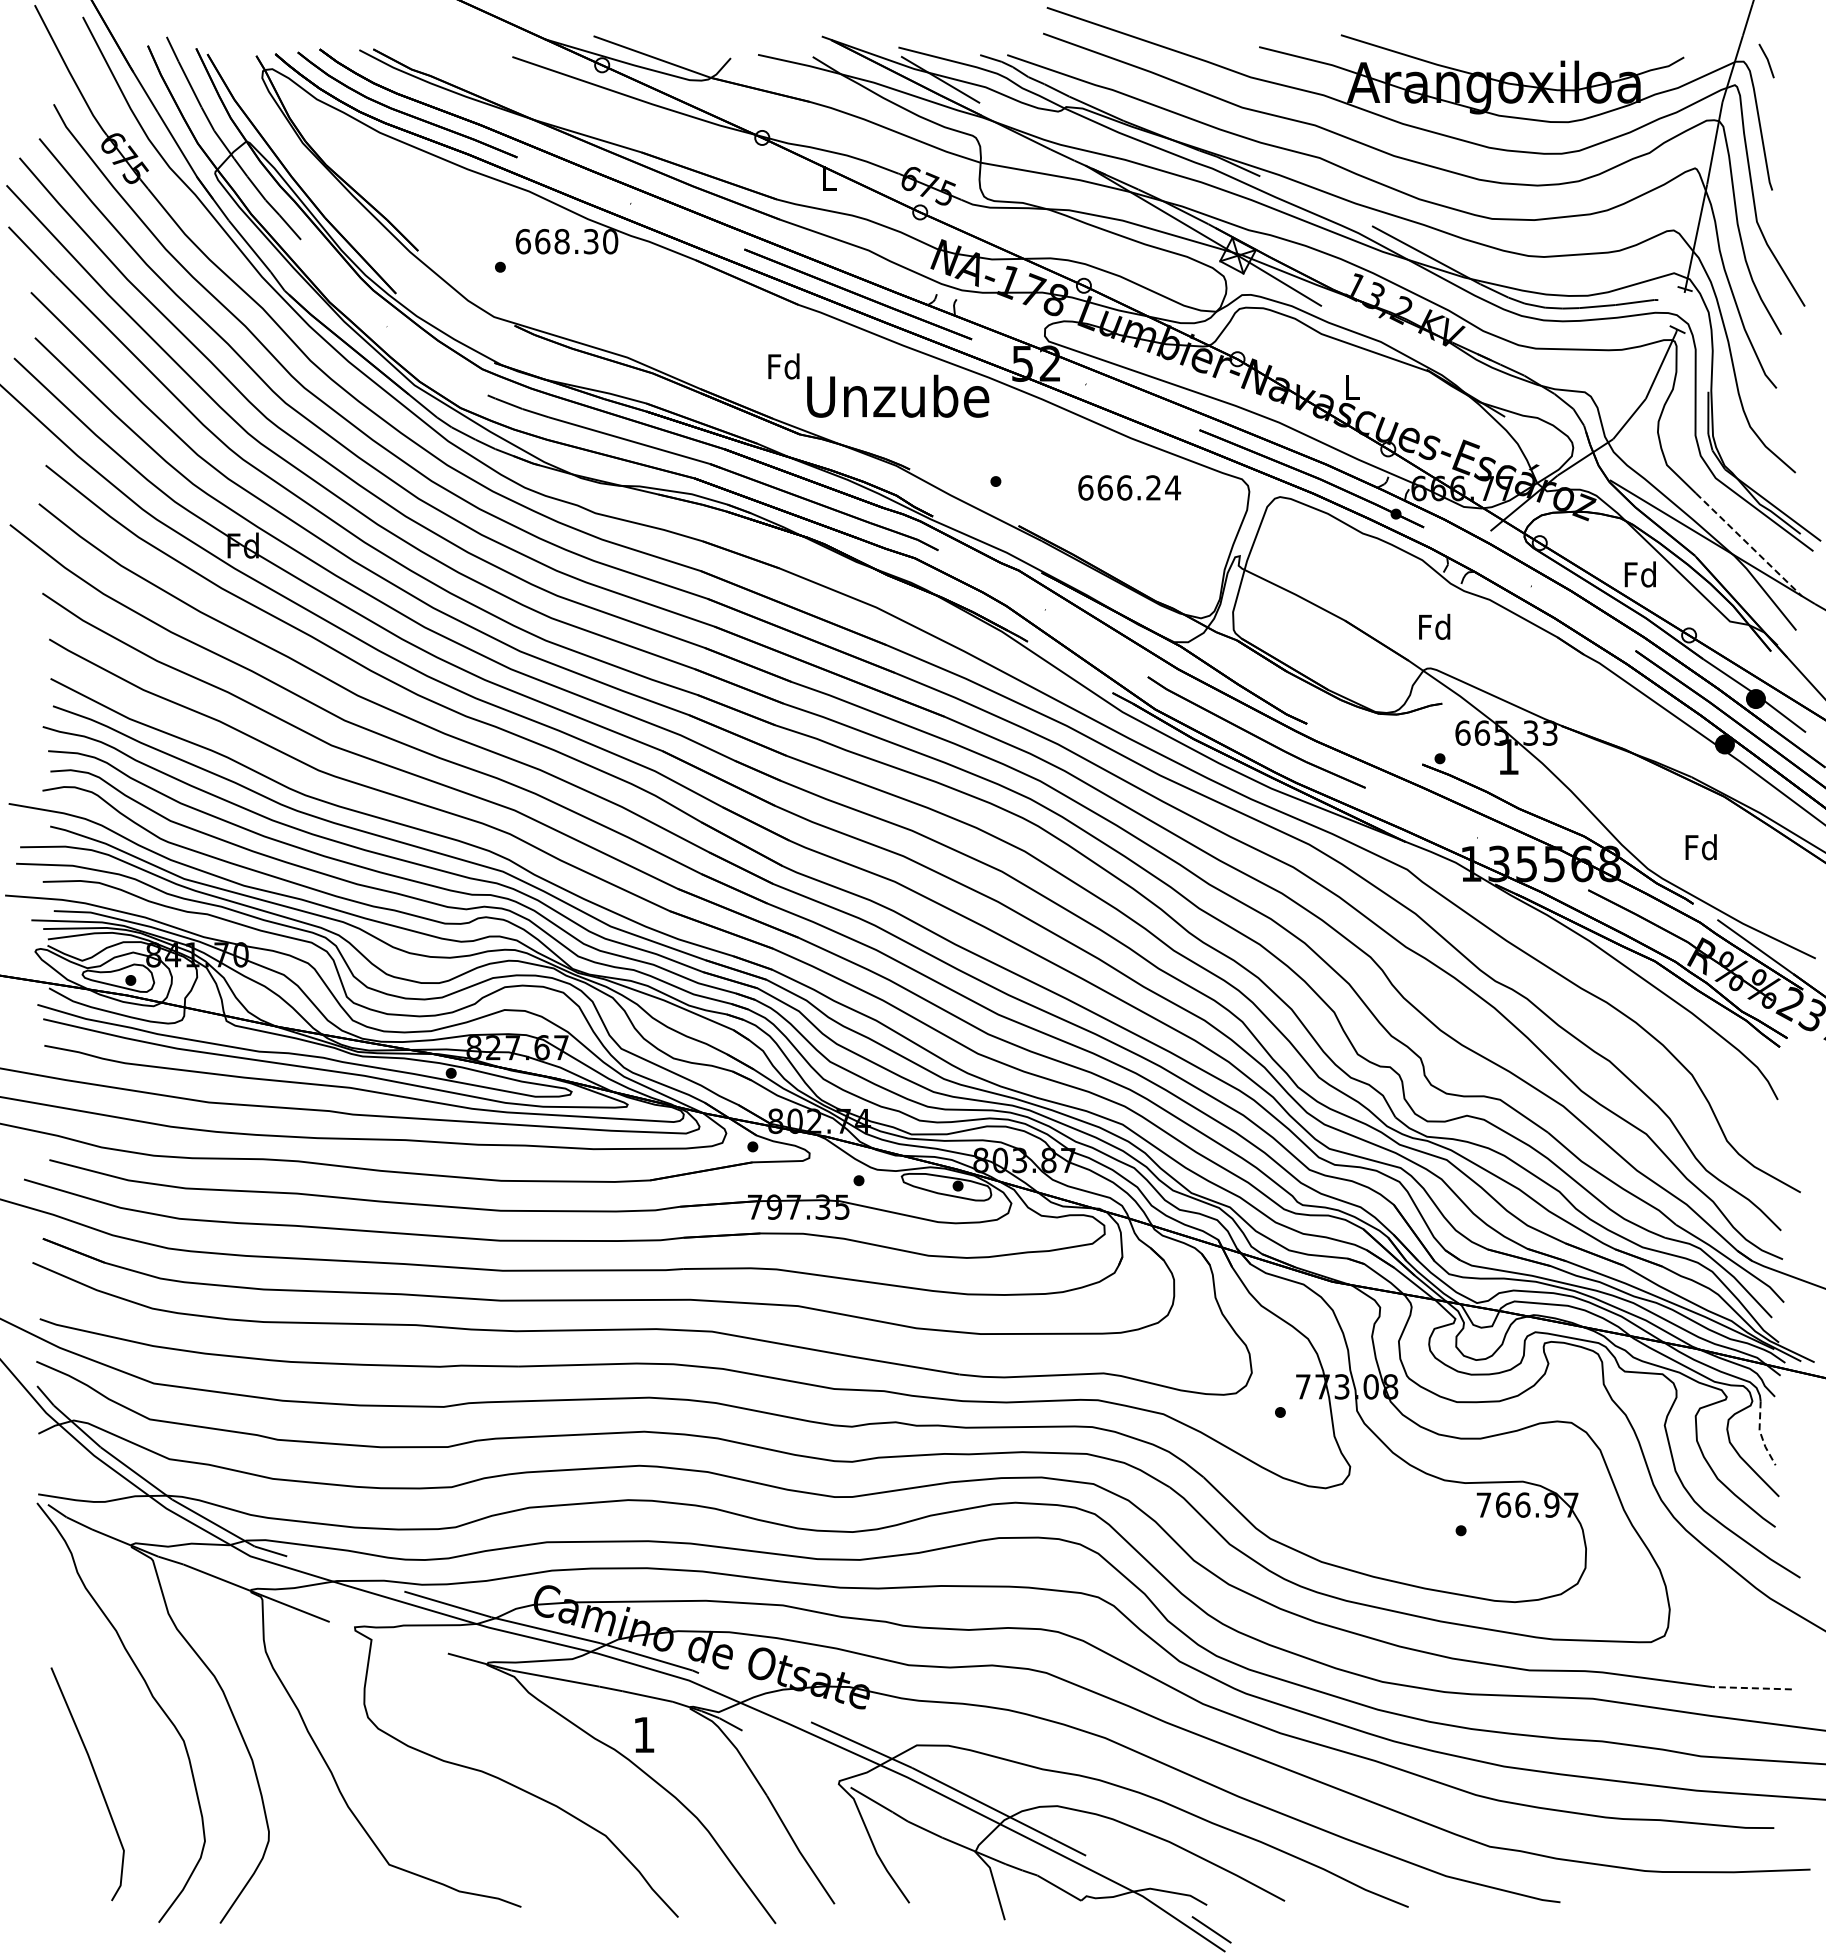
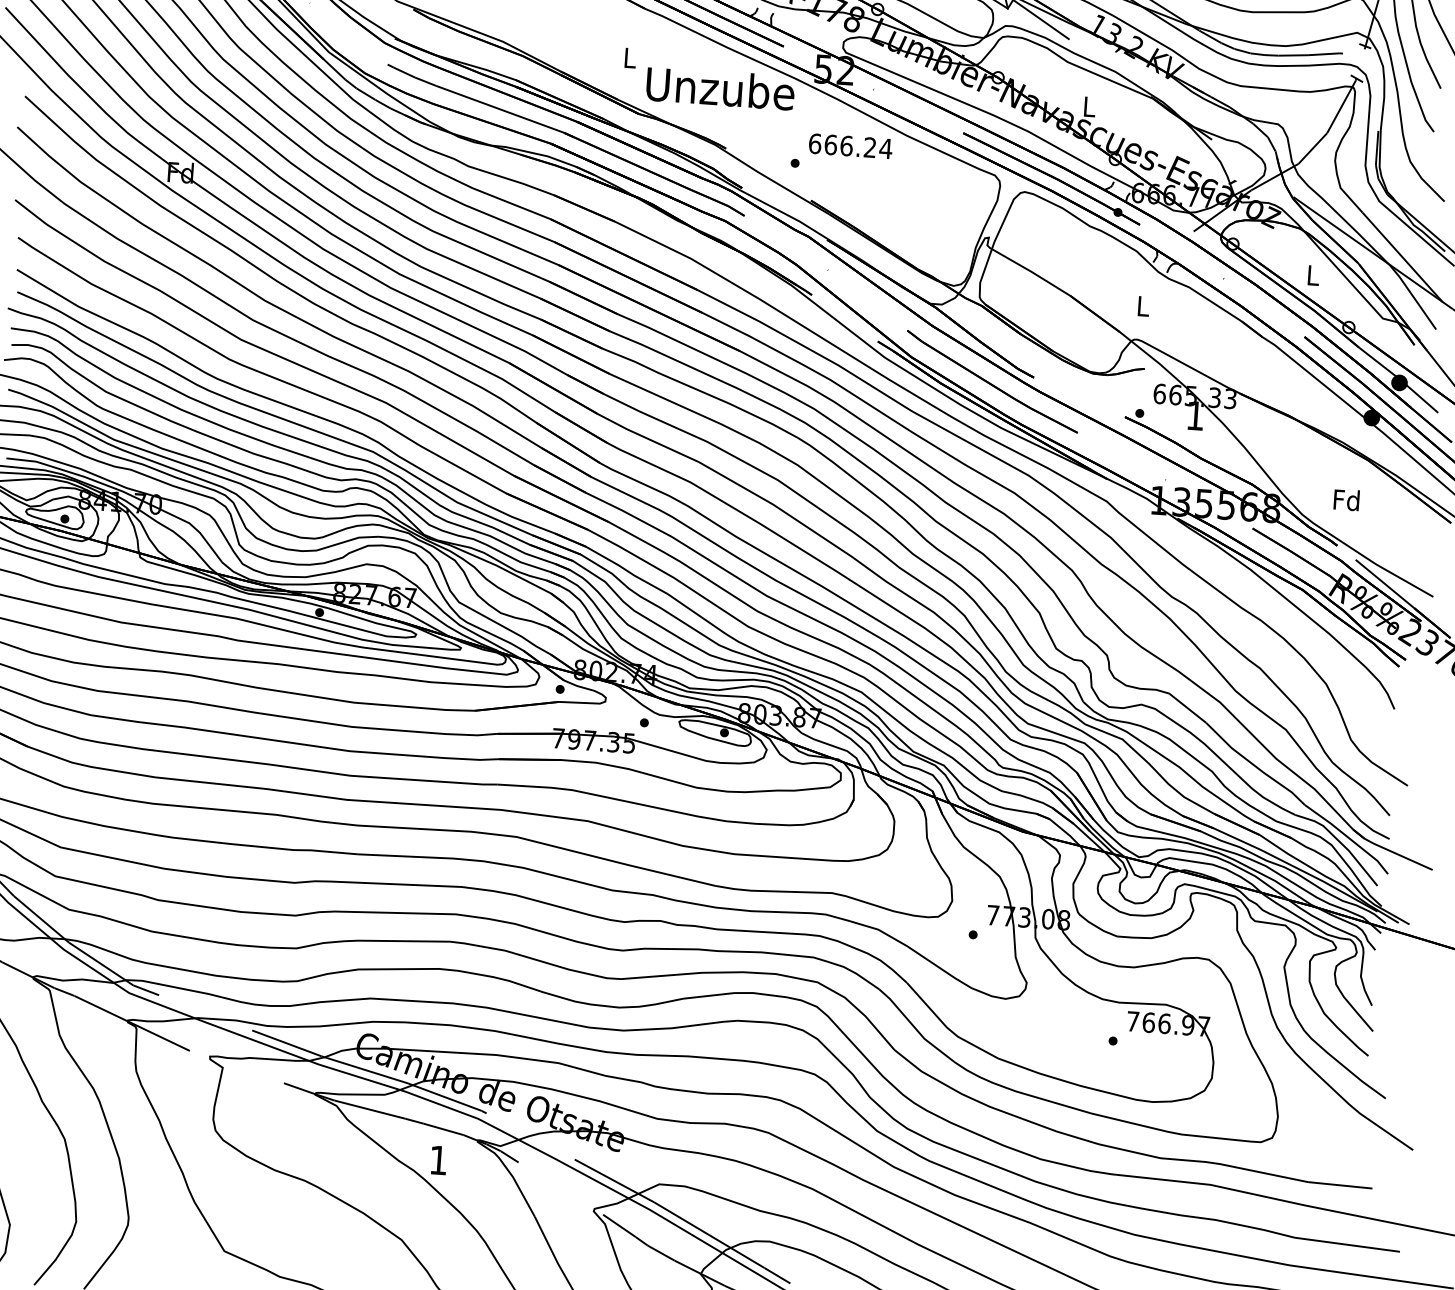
text: (783, 366) -> (629, 57), Fd -> L
text: (1129, 487) -> (850, 145), moved
line: (1749, 544) -> (1403, 257), dashed -> solid
text: (1639, 574) -> (1312, 275), Fd -> L
text: (1434, 626) -> (1142, 305), Fd -> L
line: (1761, 1434) -> (1362, 979), dashed -> solid
line: (1752, 1688) -> (1340, 1185), dashed -> solid

